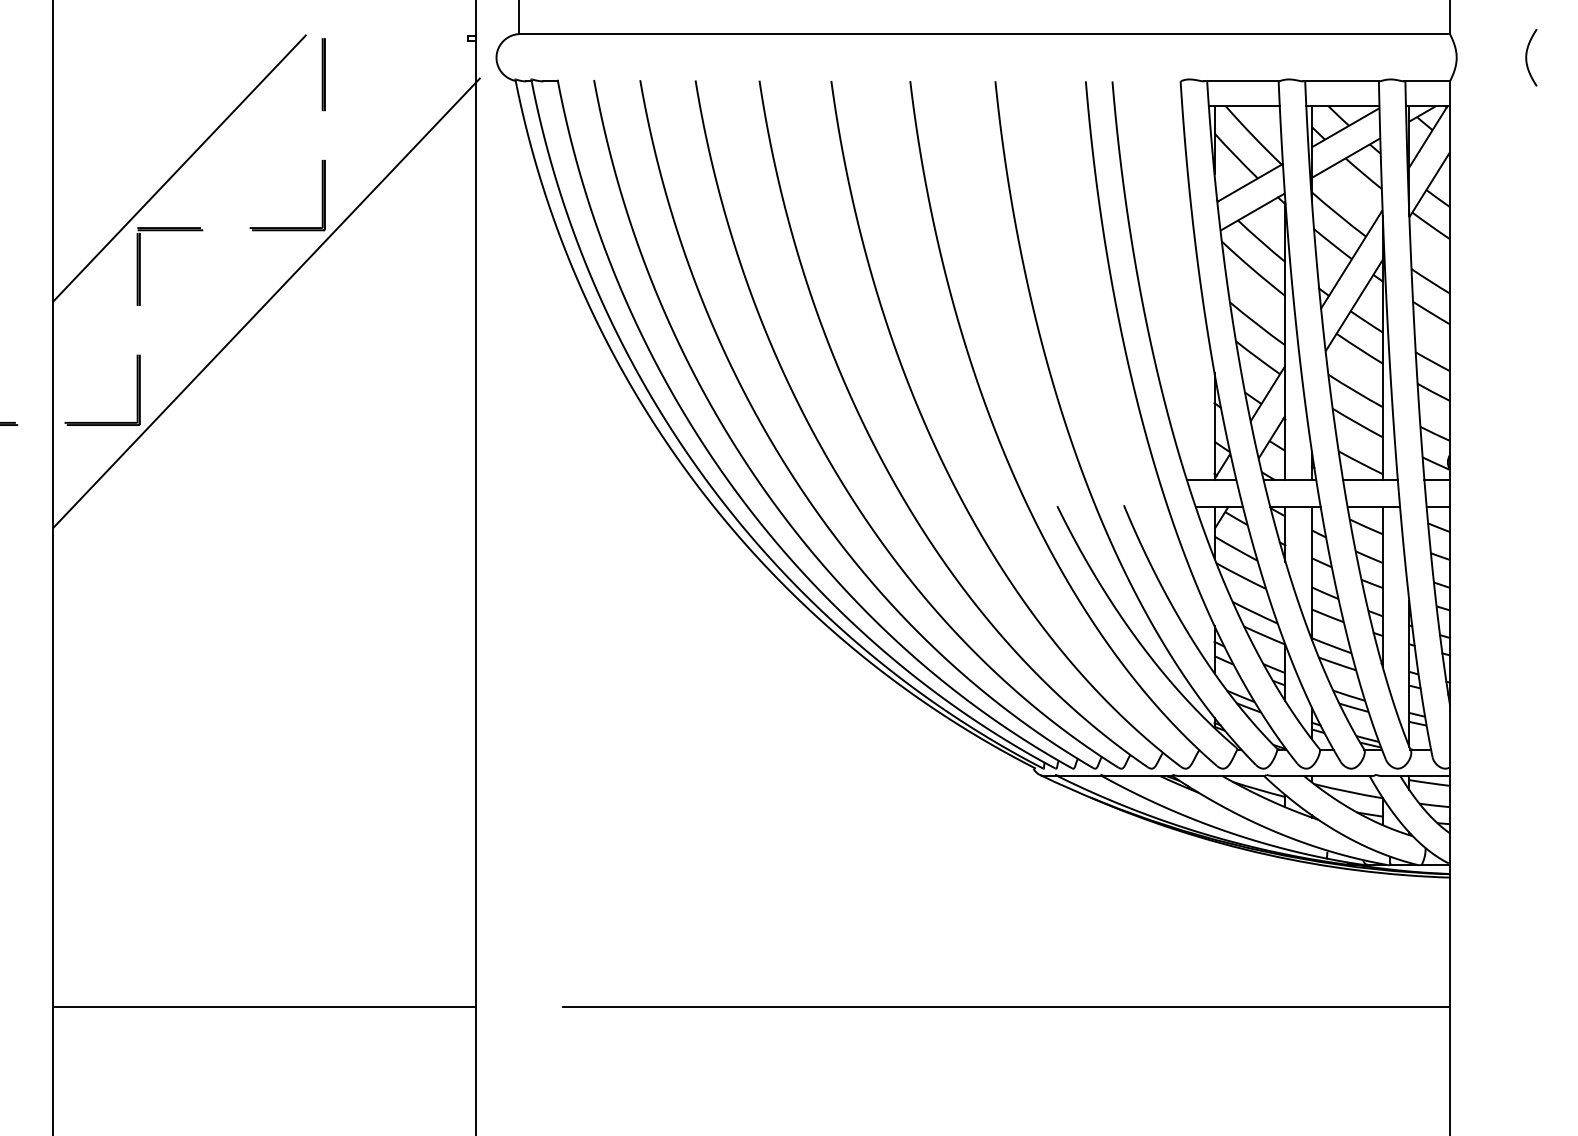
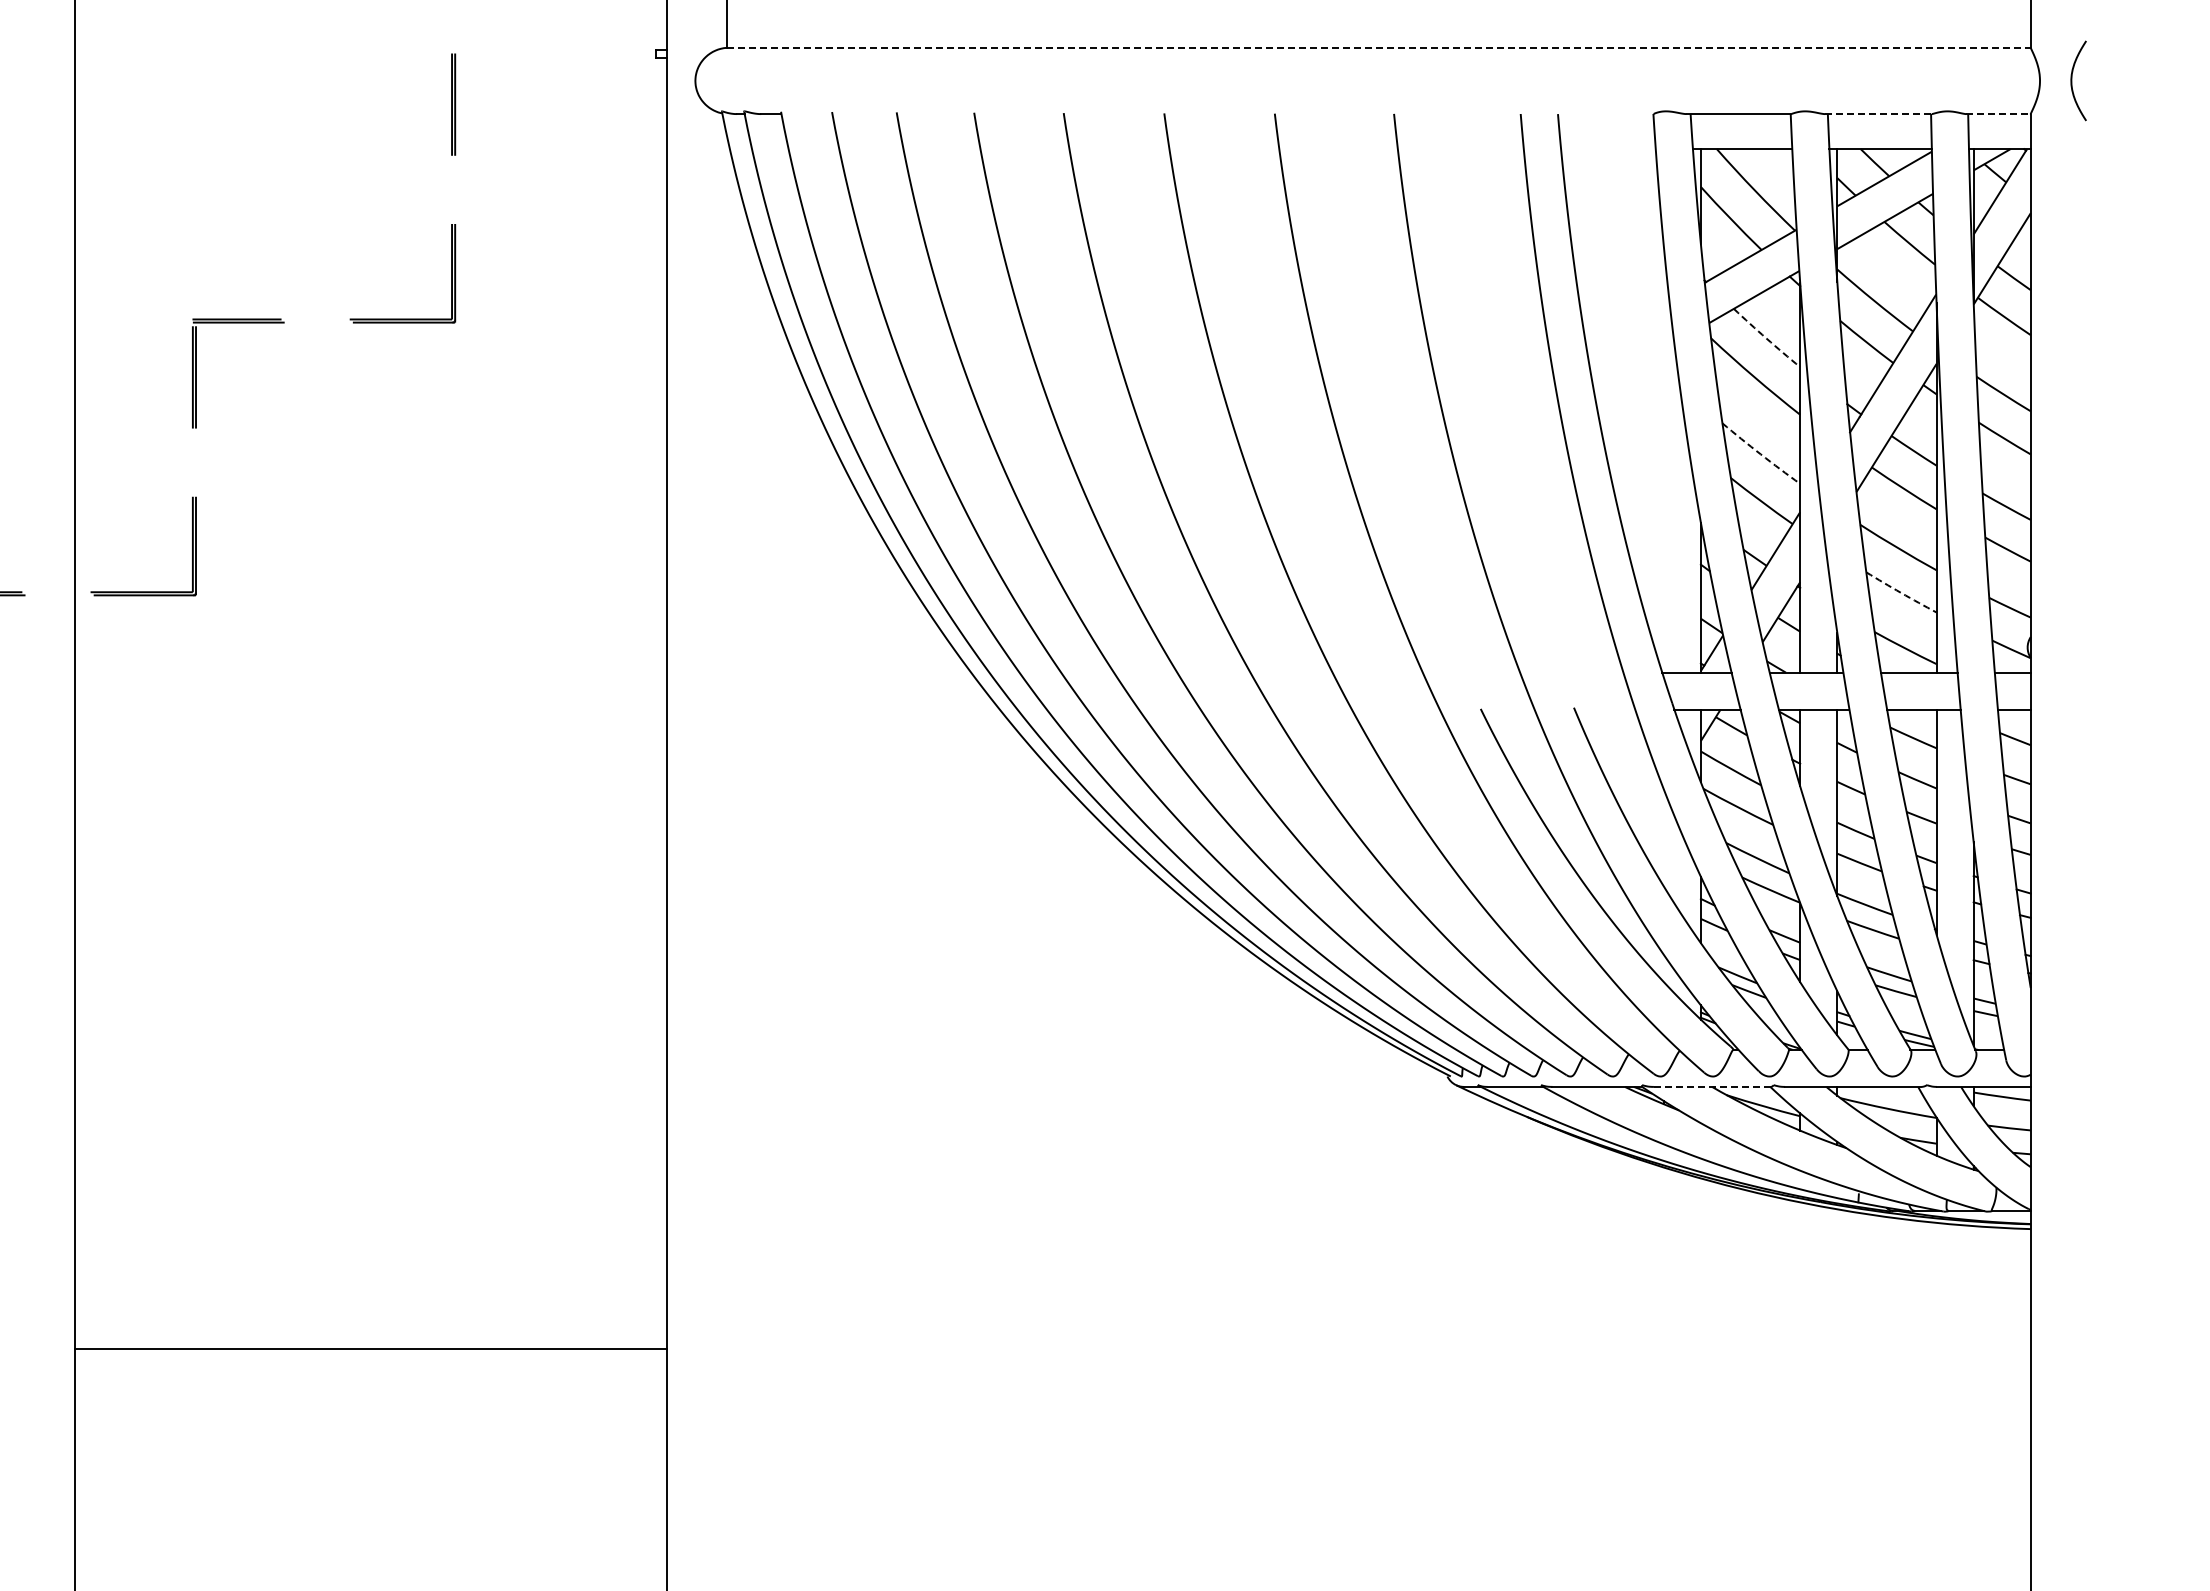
line: (985, 33) -> (1379, 47), solid -> dashed
curve: (1527, 57) -> (2072, 80), moved
line: (1341, 81) -> (1878, 114), solid -> dashed
line: (1427, 81) -> (1999, 114), solid -> dashed
line: (179, 168) -> (251, 235), removed
arc: (1261, 241) -> (1766, 338), solid -> dashed
line: (266, 303) -> (373, 424), removed
arc: (1257, 324) -> (1760, 454), solid -> dashed
arc: (1357, 423) -> (1901, 592), solid -> dashed
line: (1222, 775) -> (1712, 1086), solid -> dashed
line: (264, 1007) -> (370, 1348), moved
line: (1006, 1007) -> (1409, 1410), removed

